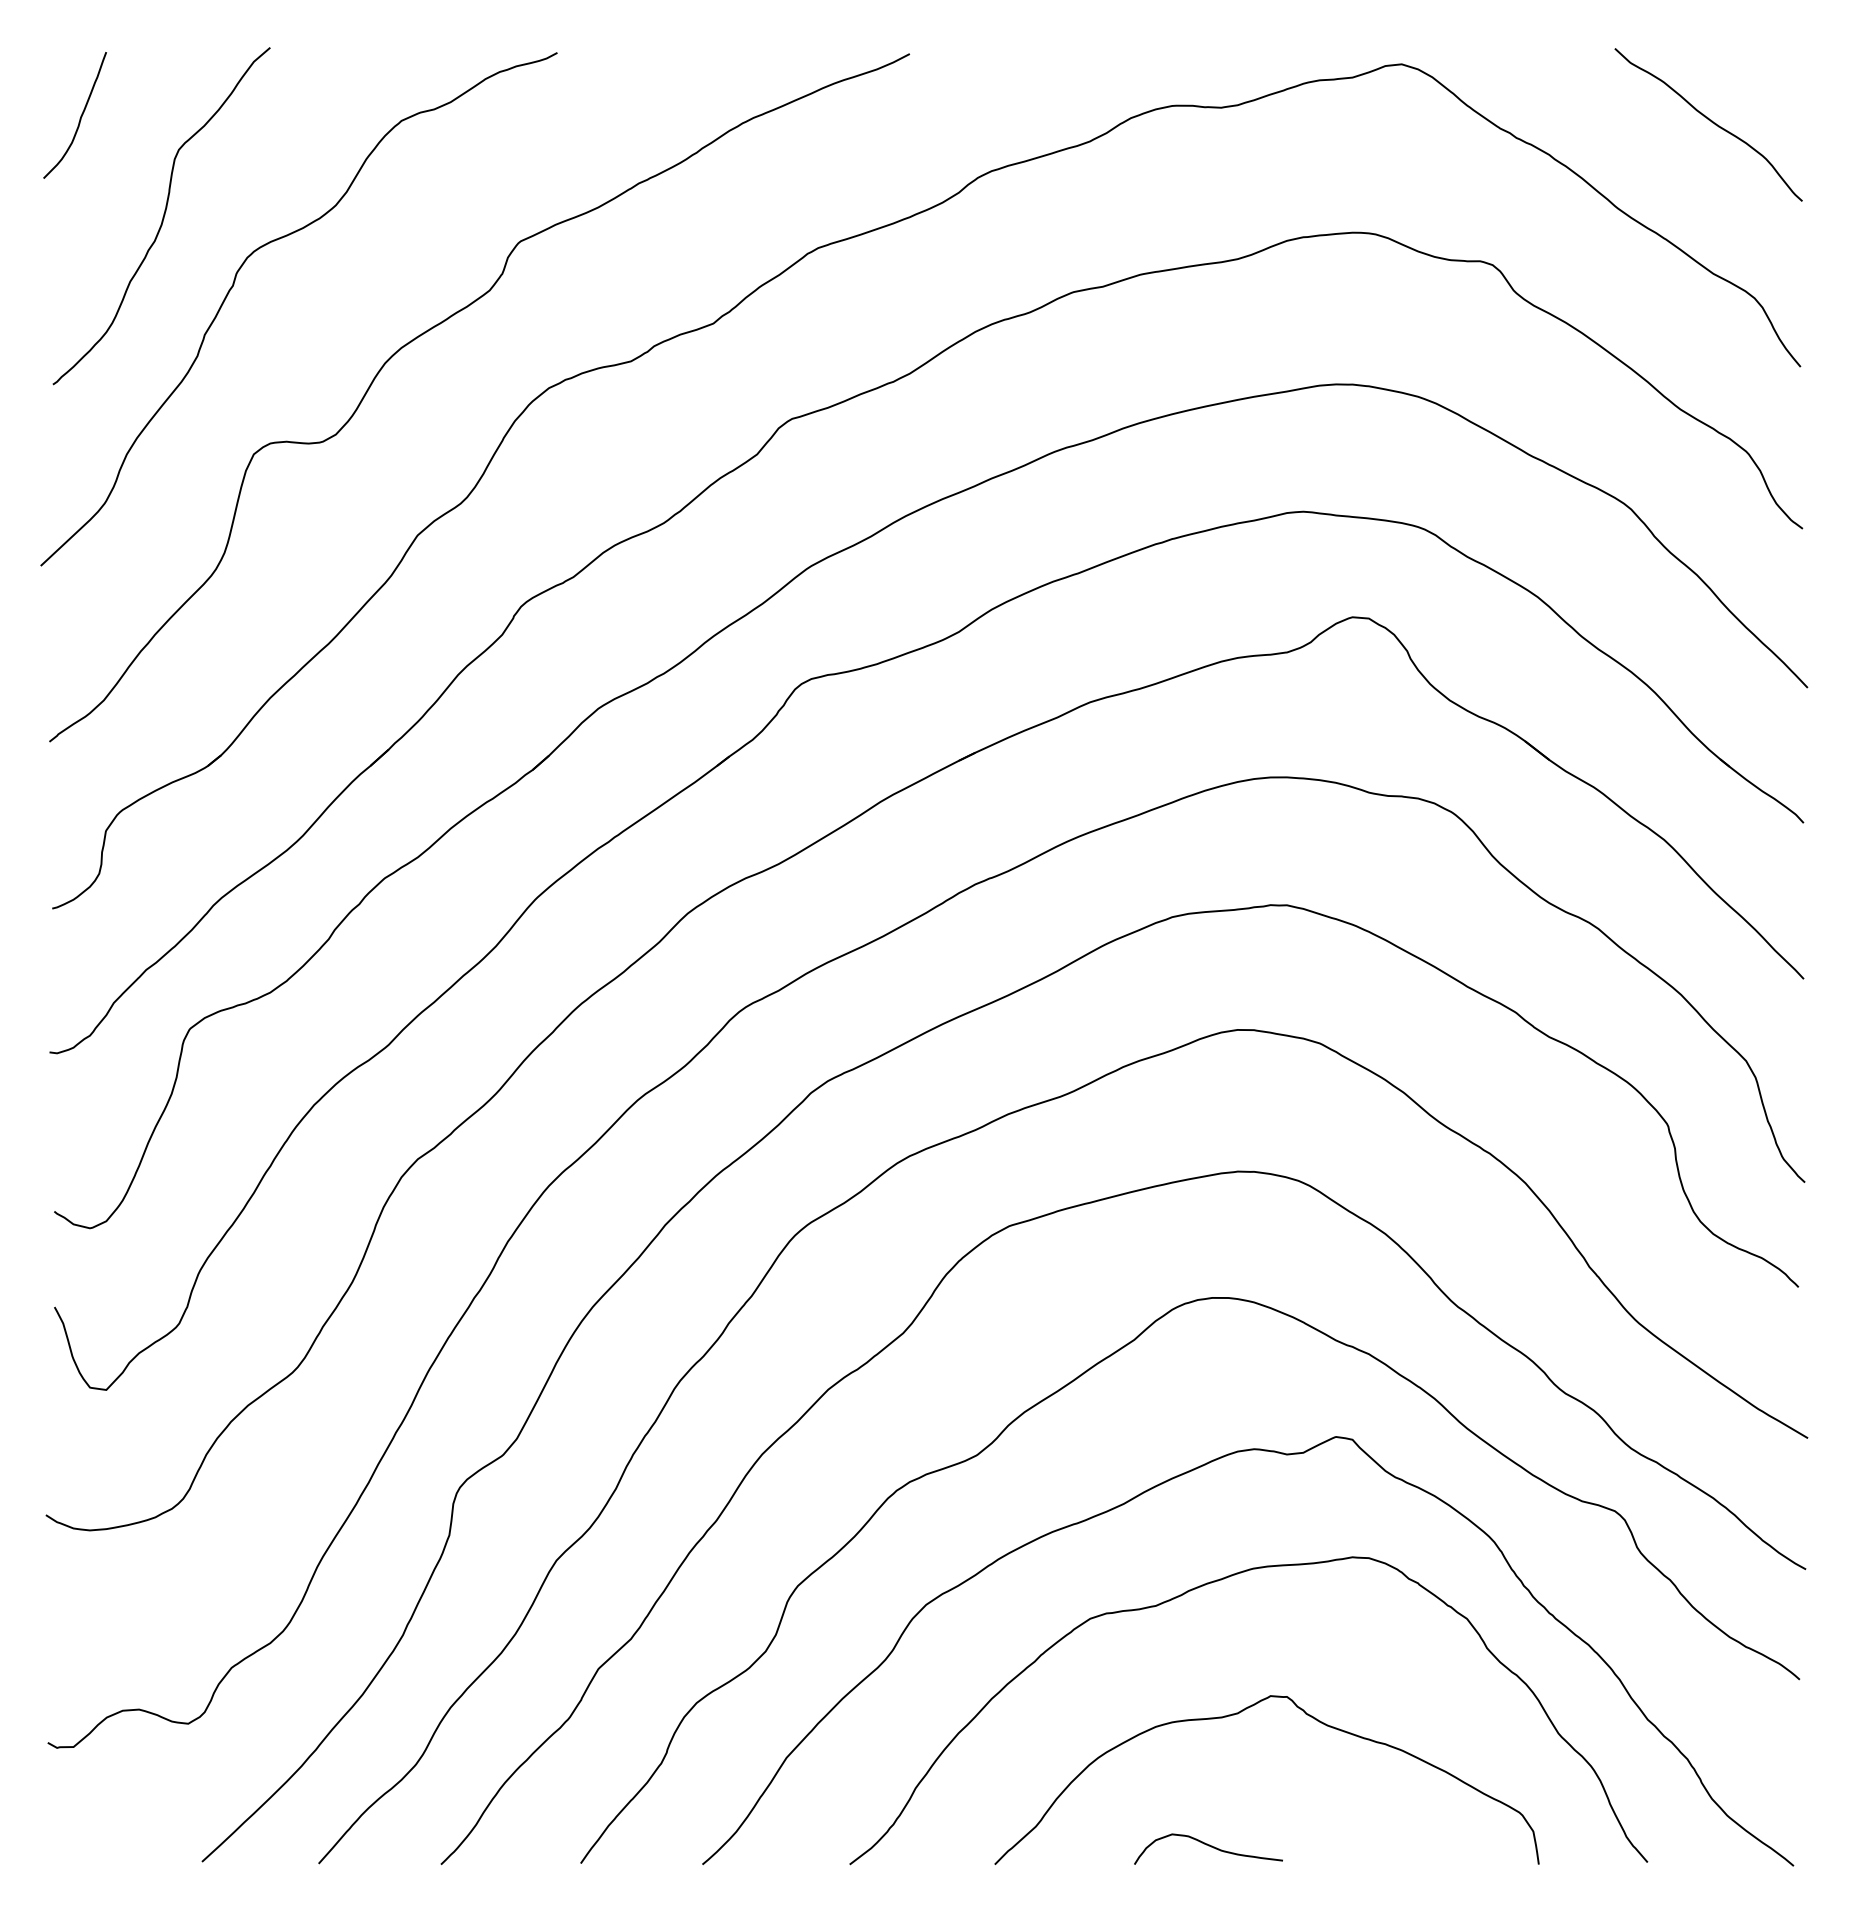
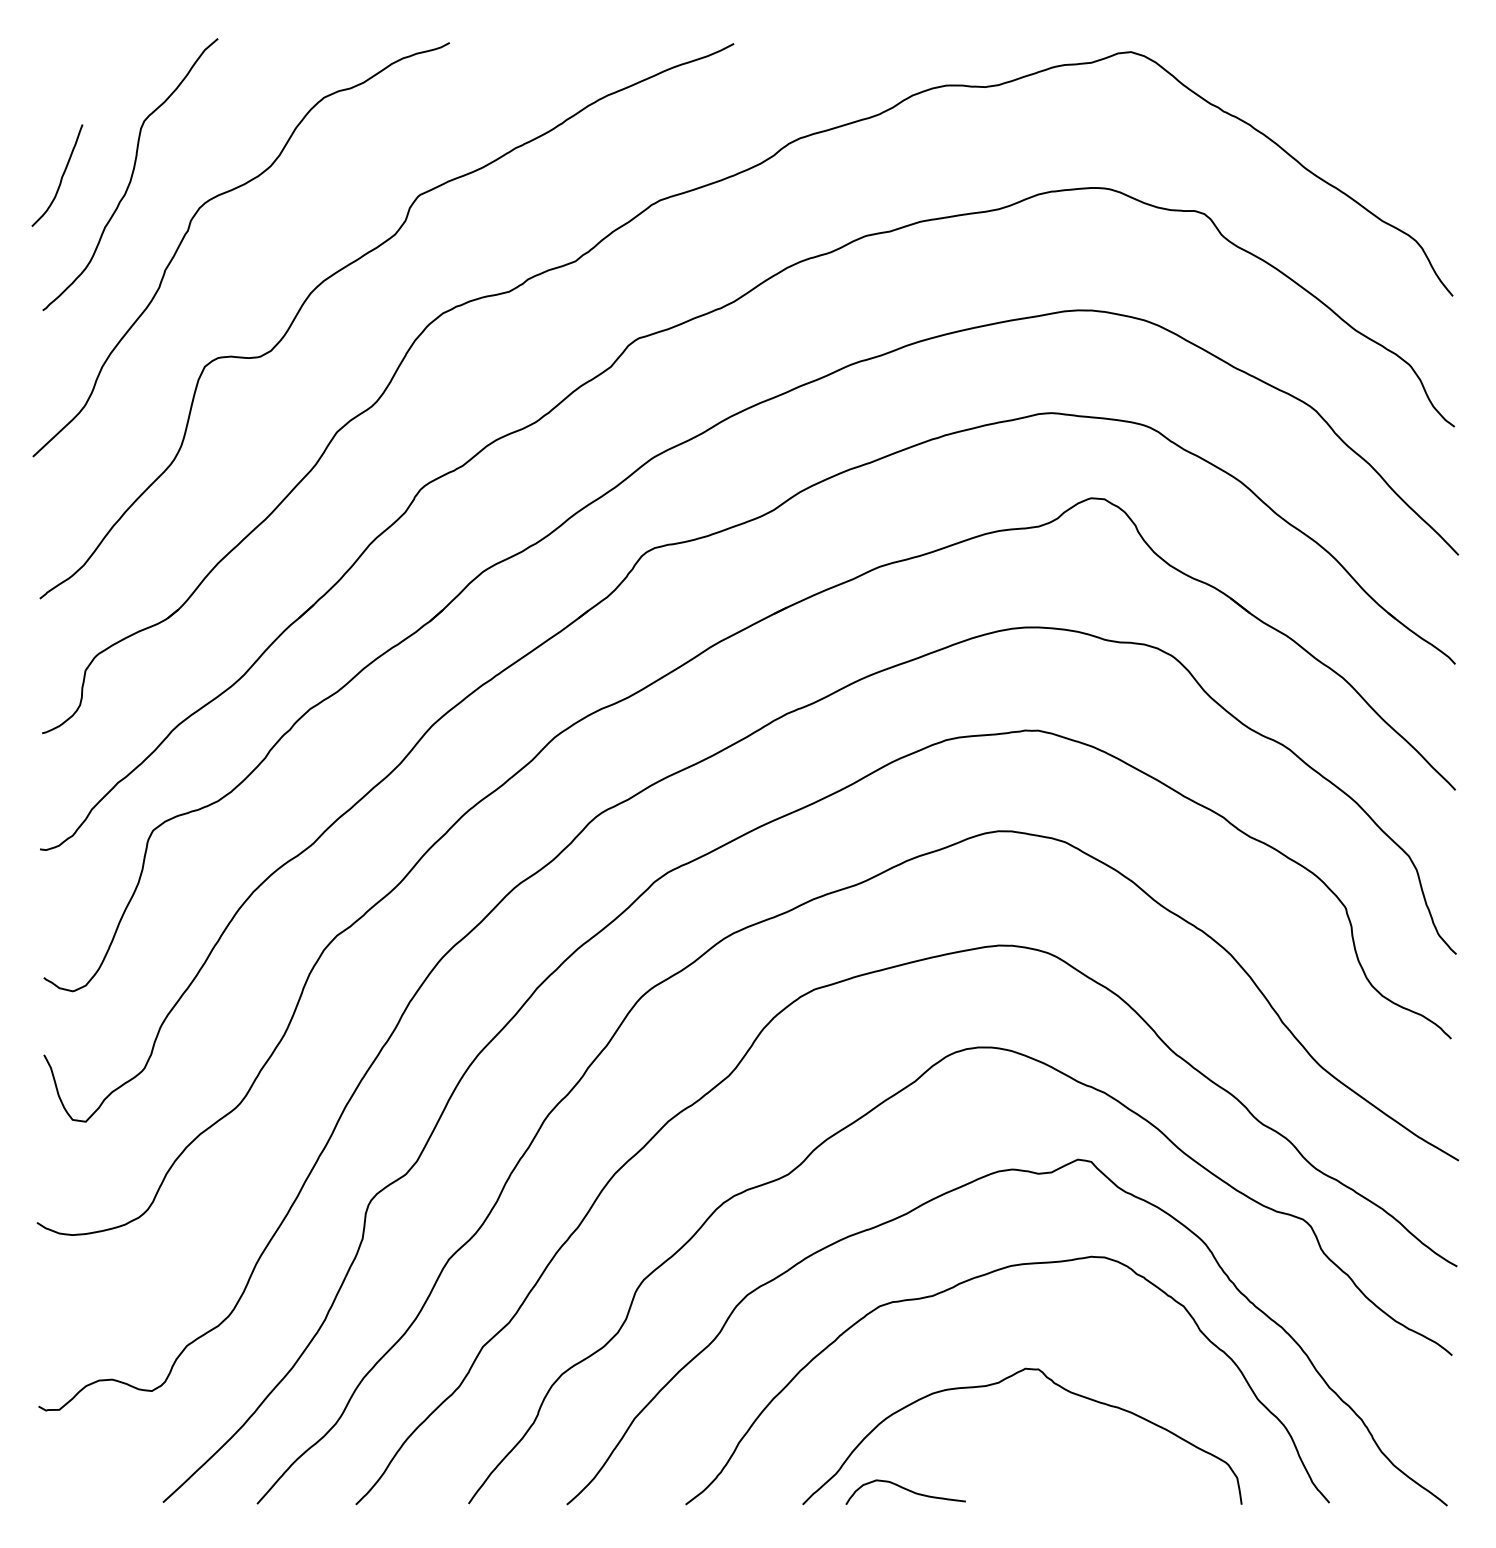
curve: (79, 118) -> (60, 178), moved
curve: (1710, 121) -> (1380, 98), removed
curve: (1208, 1846) -> (905, 1490), moved

